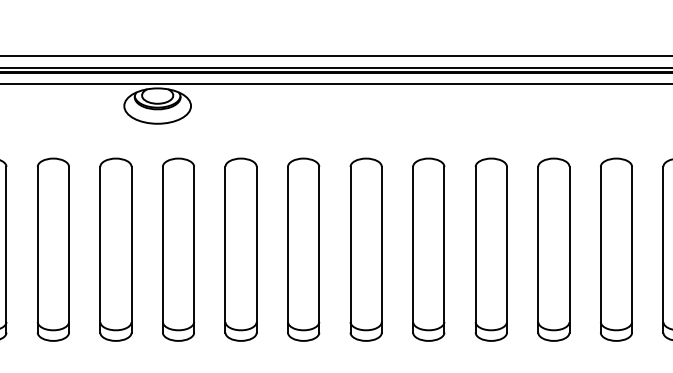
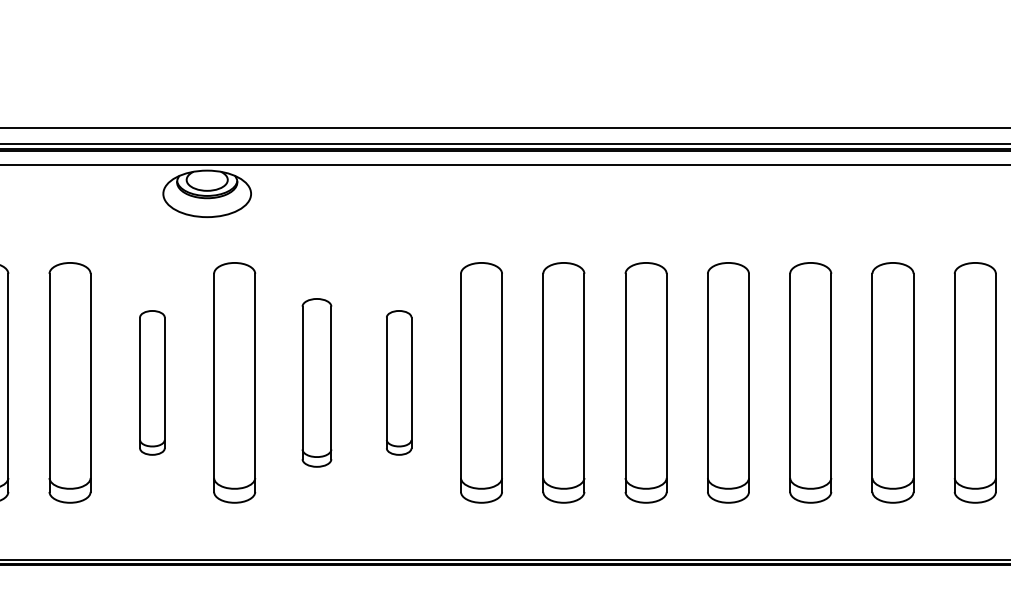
part: (116, 249) -> (152, 382), size x0.6
part: (240, 249) -> (316, 382), size x0.7
part: (303, 249) -> (398, 382), size x0.6

